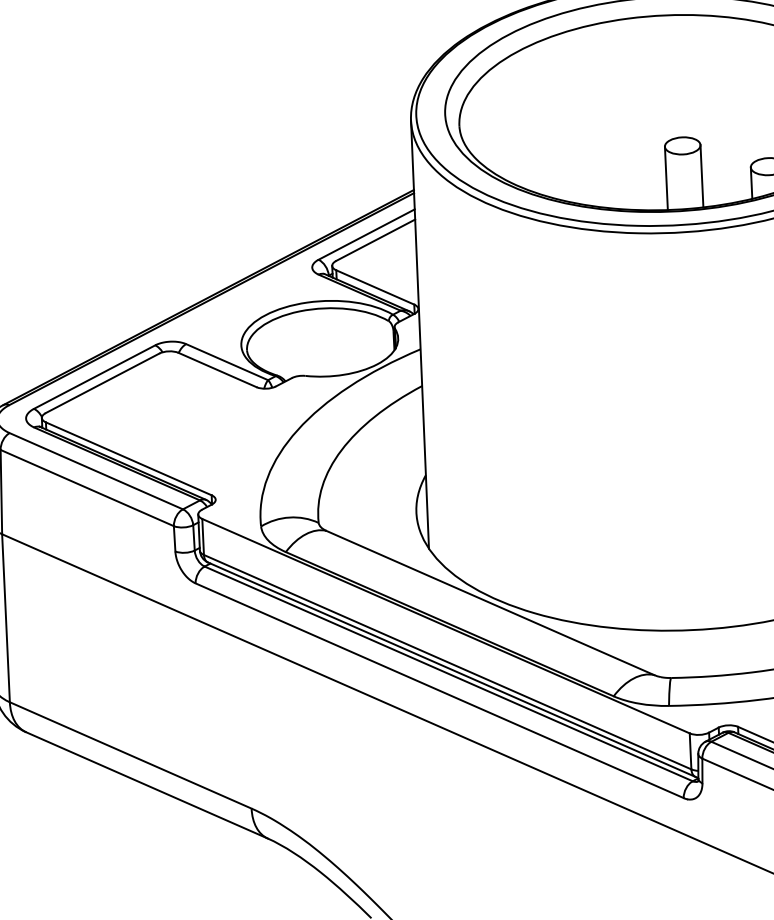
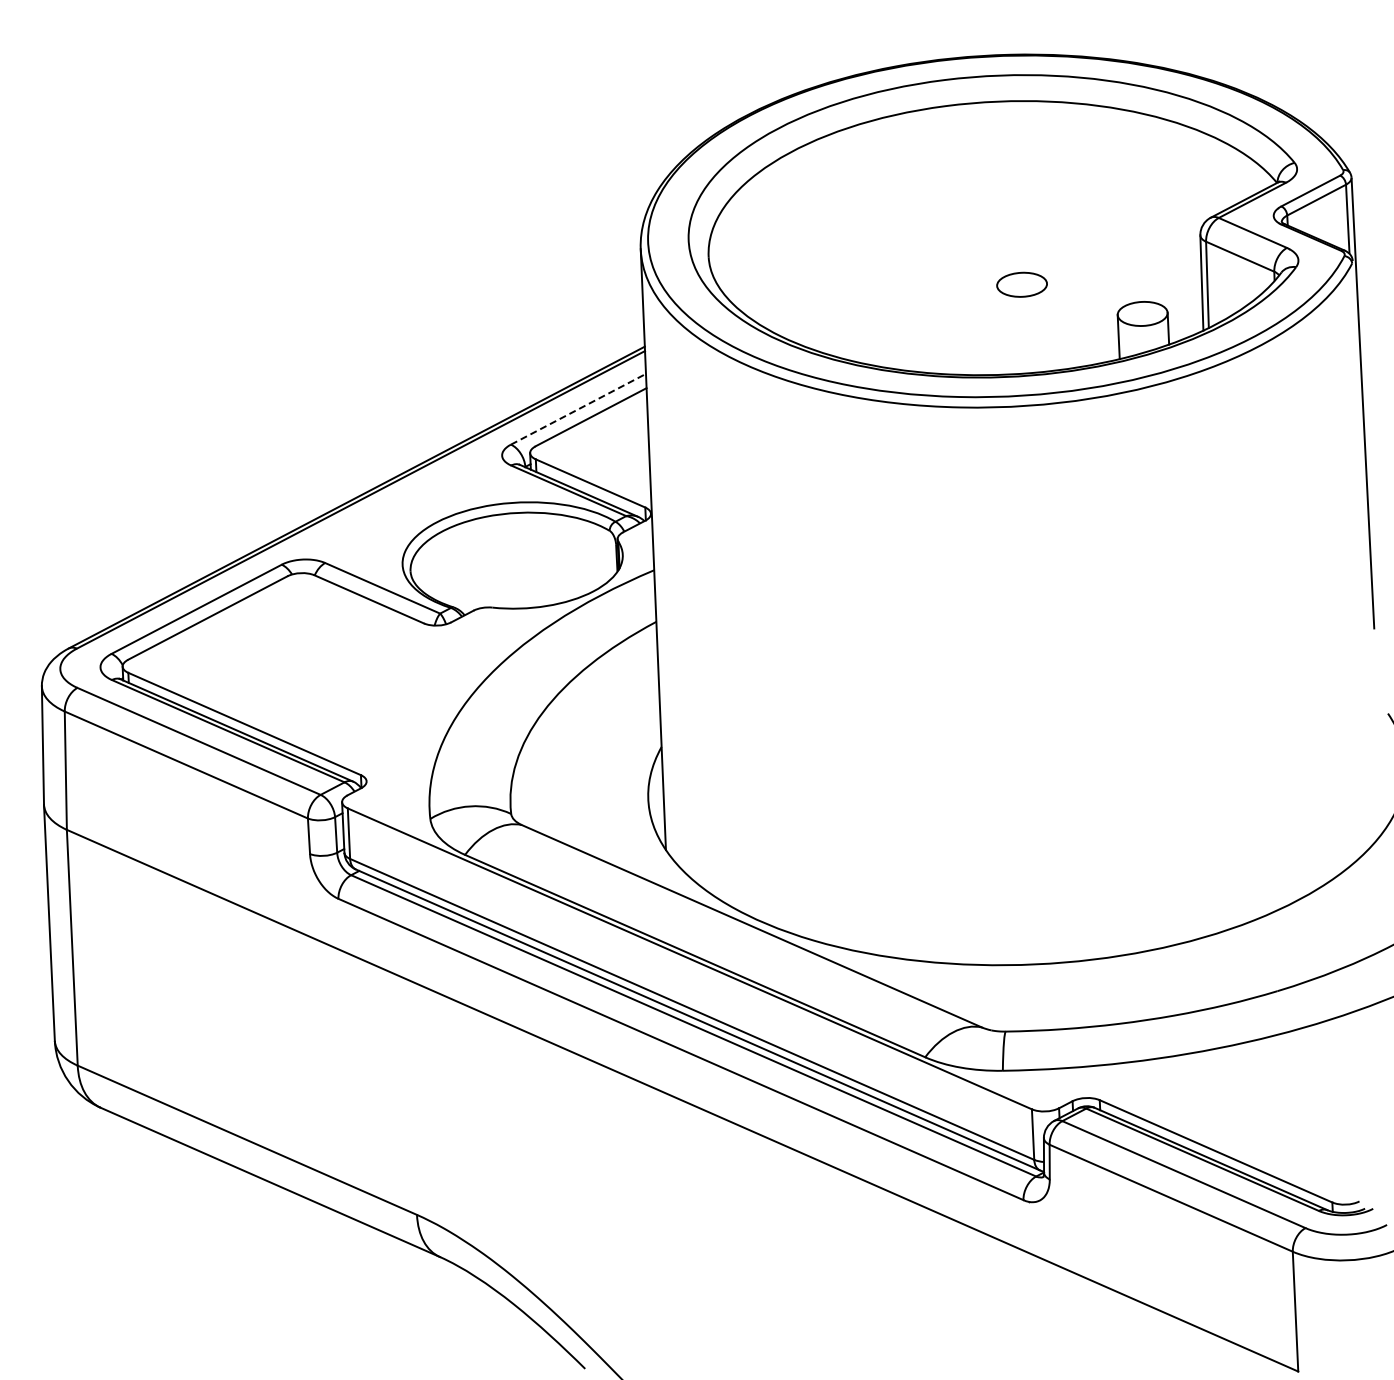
line: (702, 176) -> (1049, 327), removed
line: (666, 177) -> (999, 329), removed
line: (366, 234) -> (578, 409), solid -> dashed

